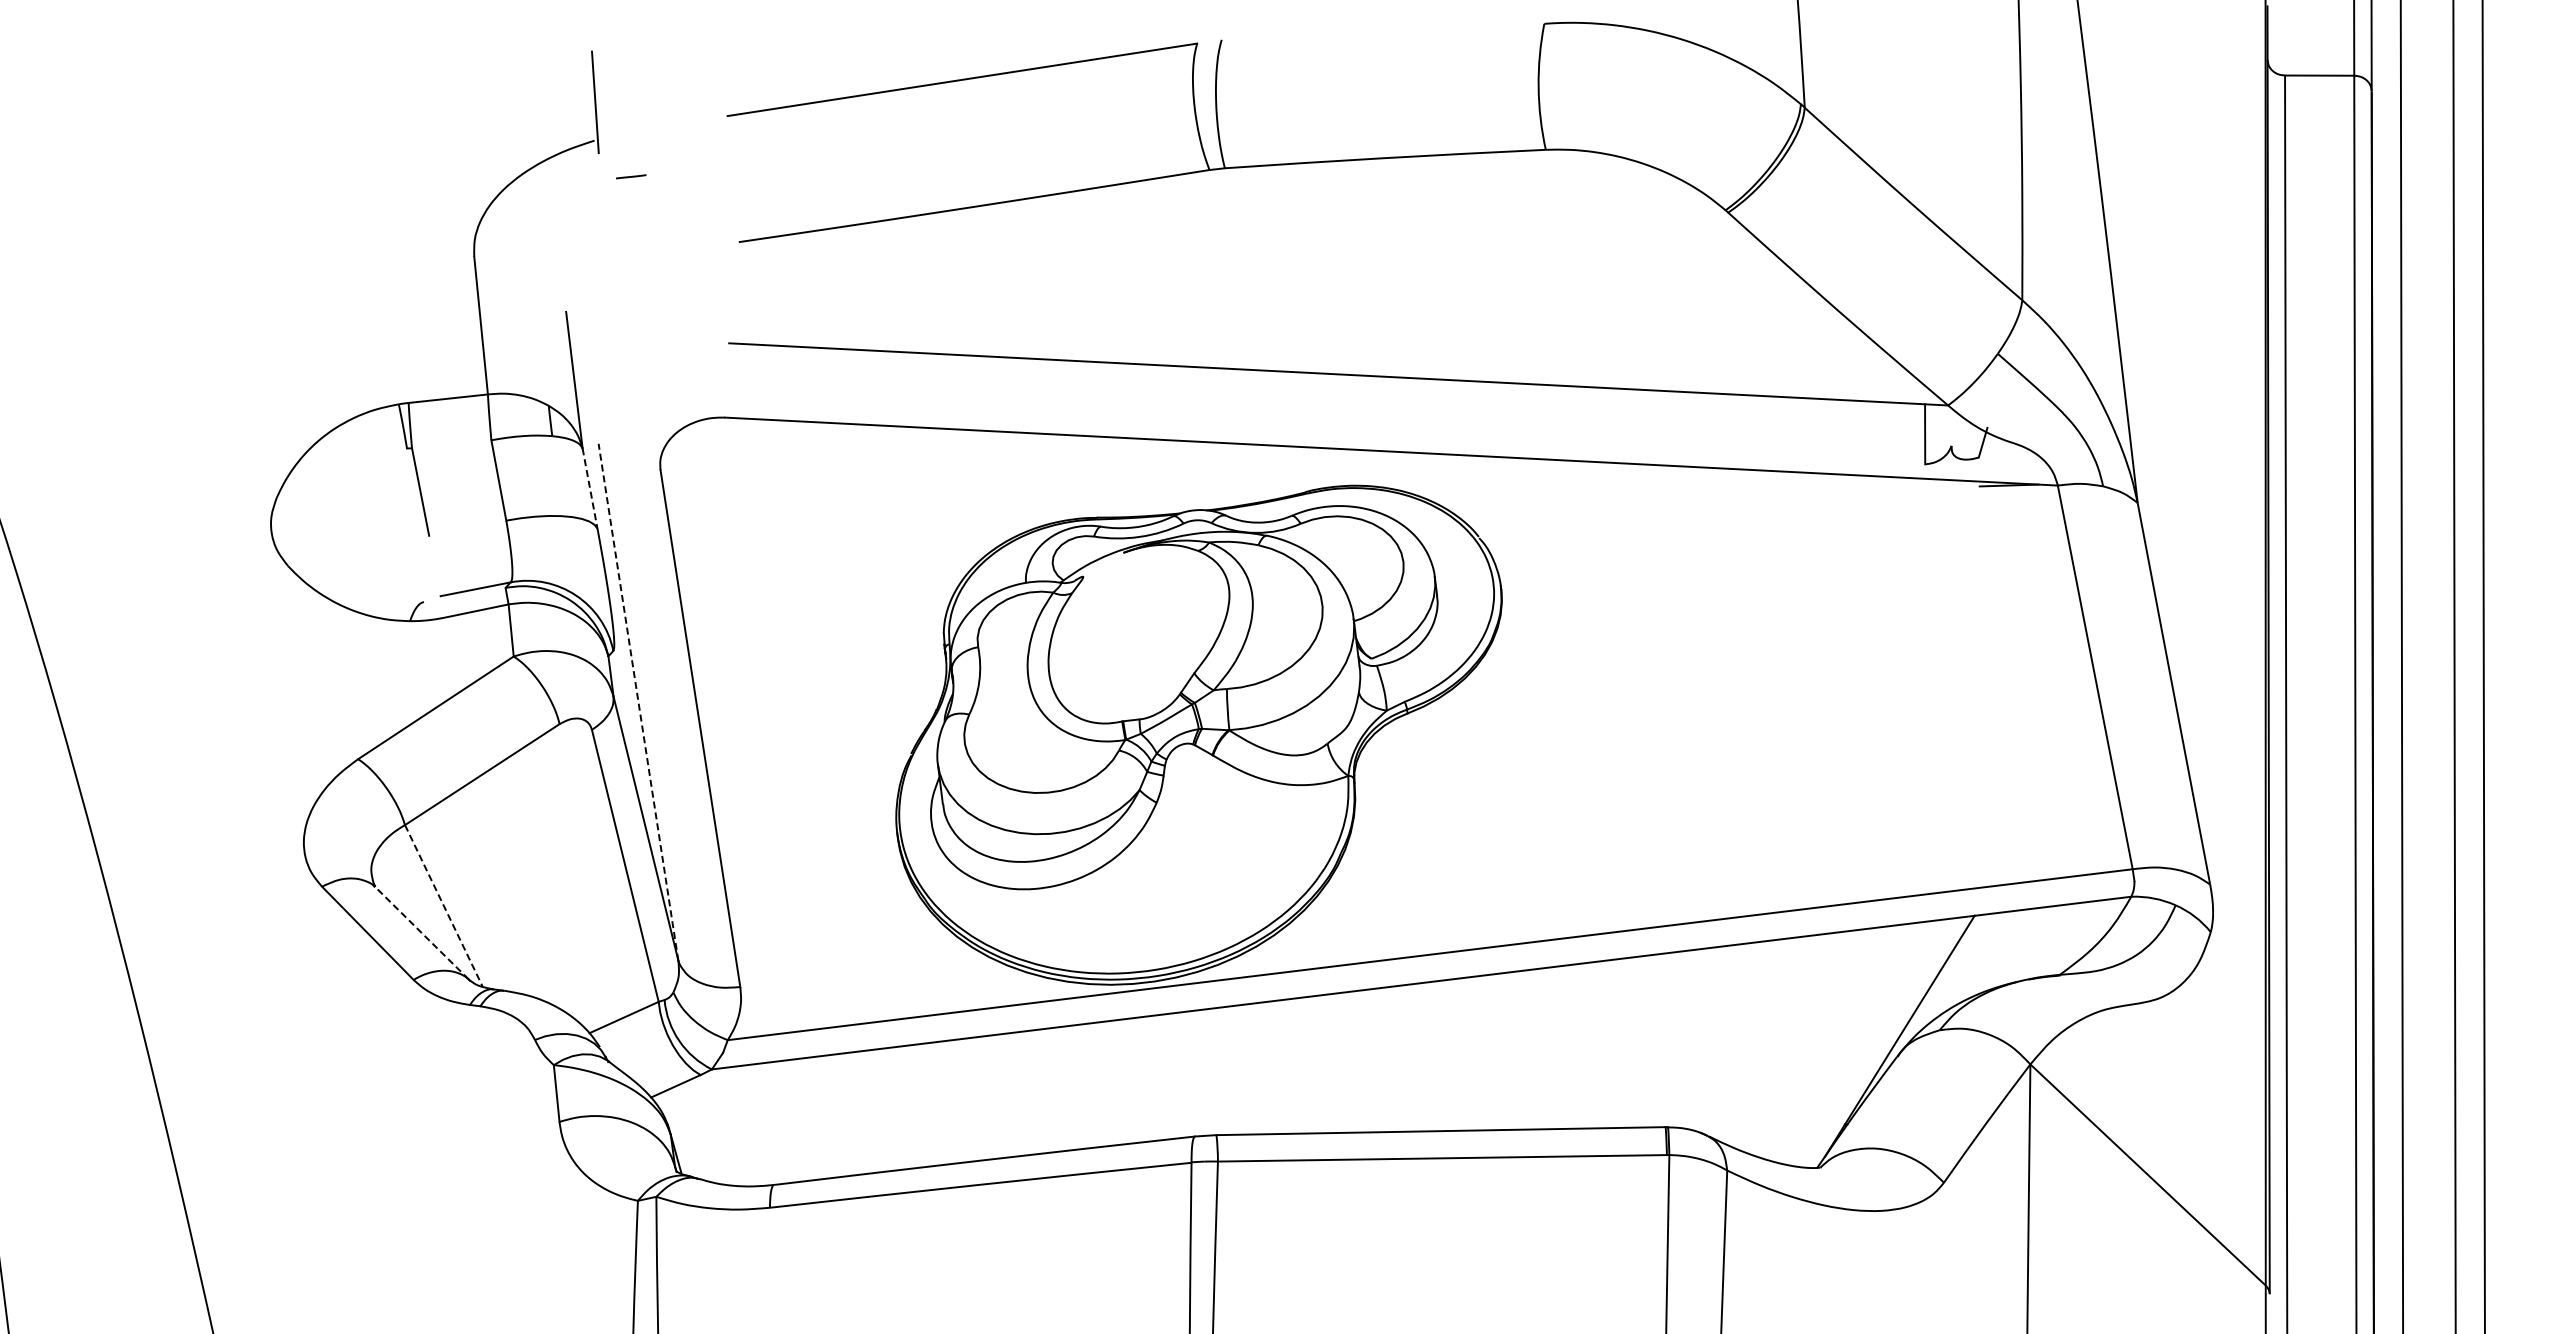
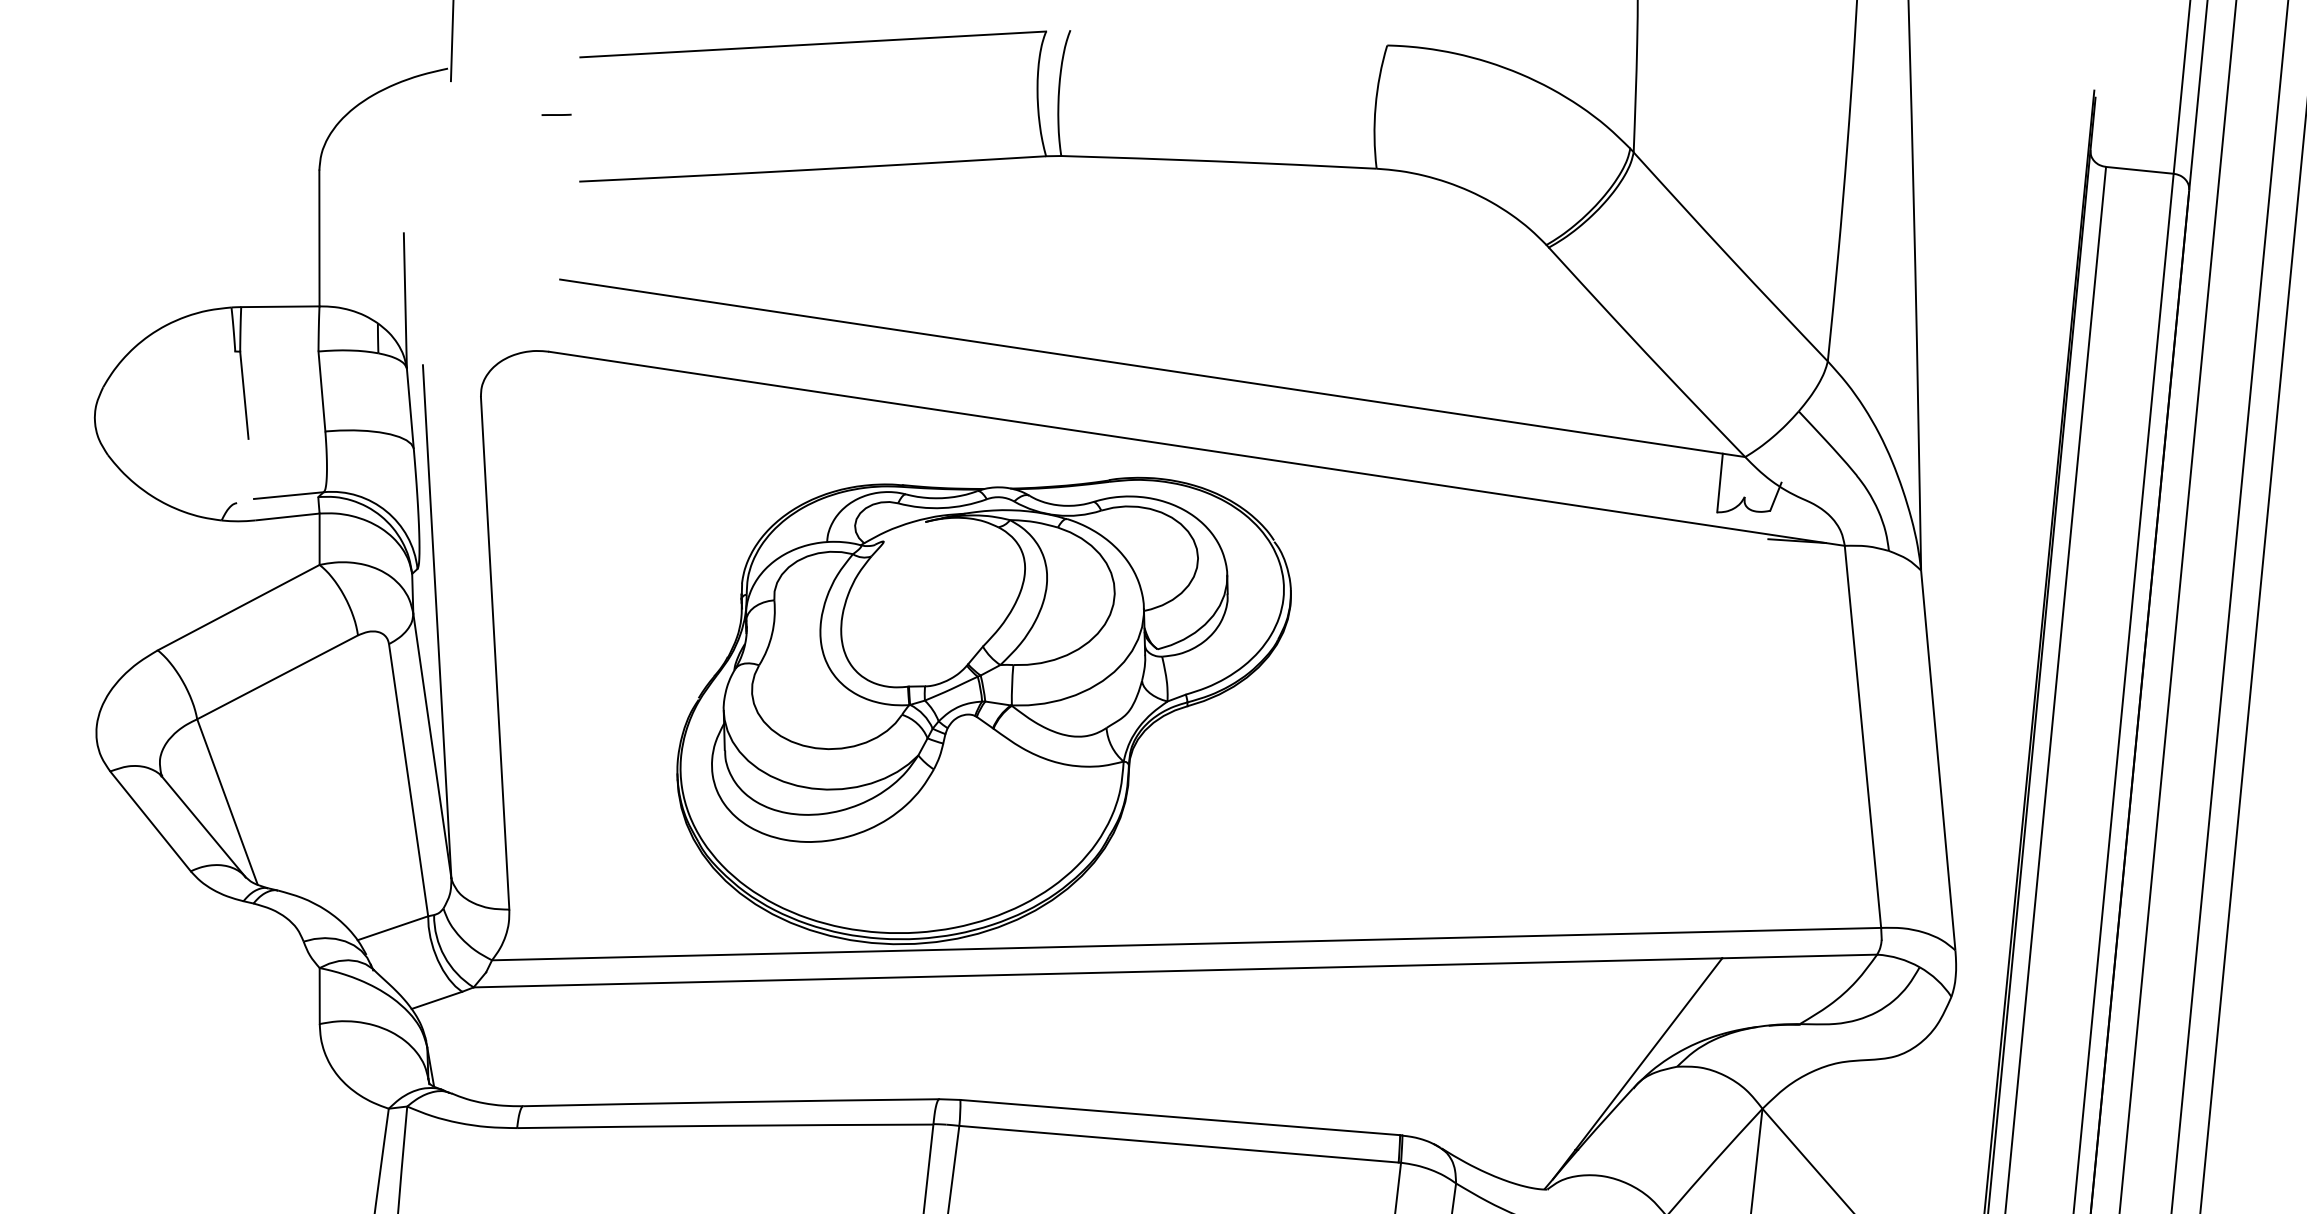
line: (631, 176) -> (556, 114), moved
line: (590, 488) -> (410, 408), dashed -> solid
line: (638, 701) -> (437, 620), dashed -> solid
line: (443, 905) -> (227, 801), dashed -> solid
line: (422, 933) -> (203, 826), dashed -> solid

